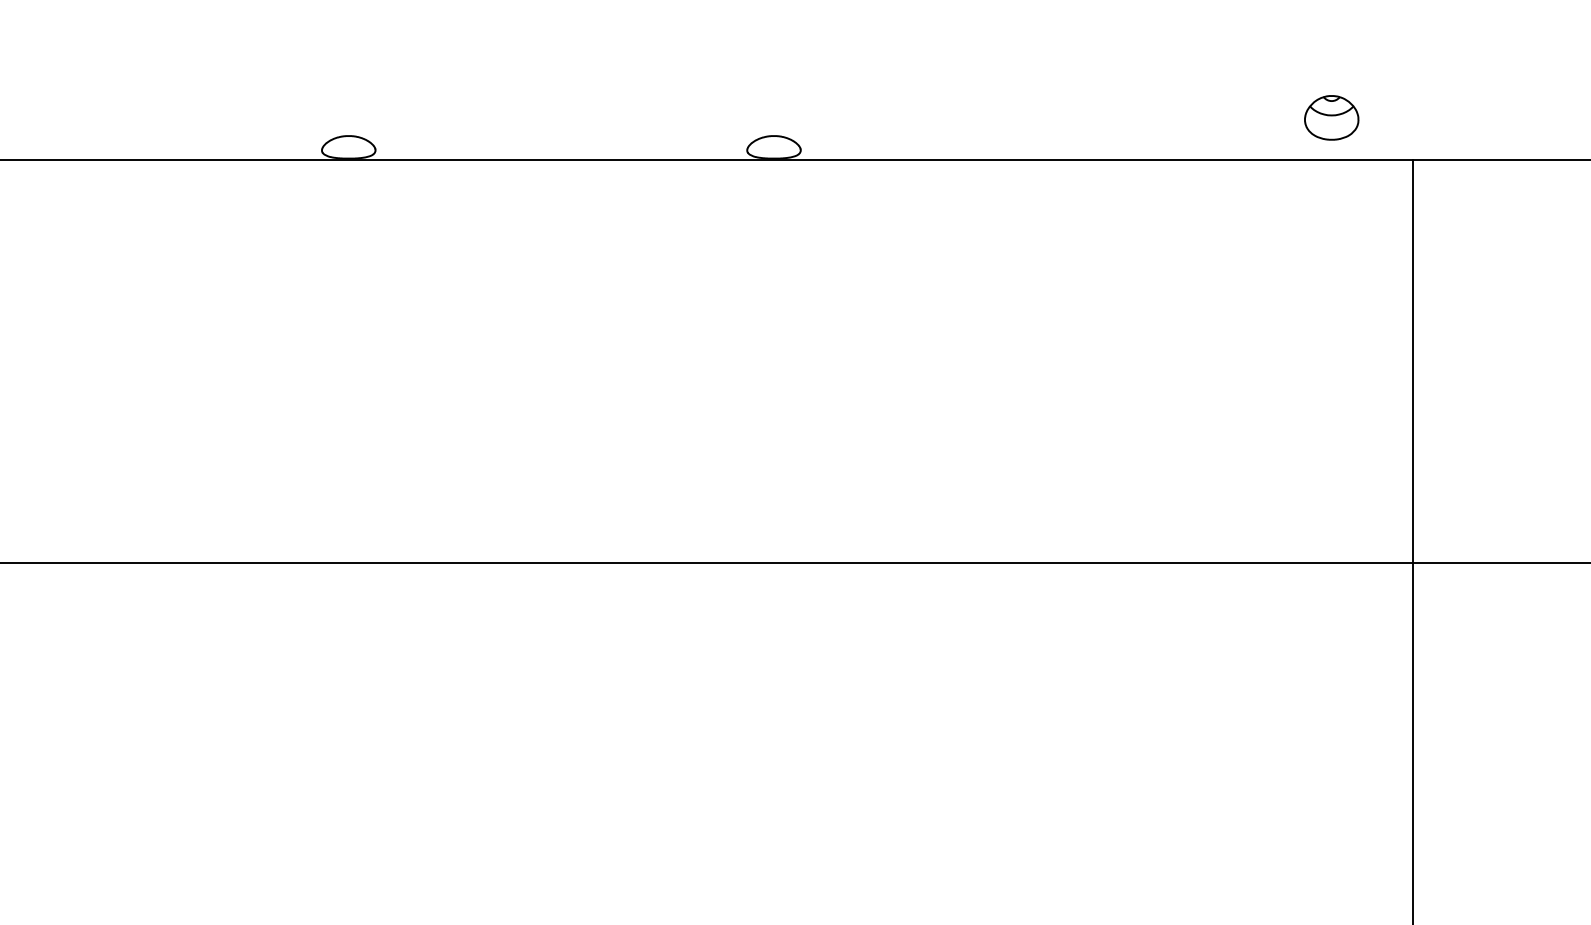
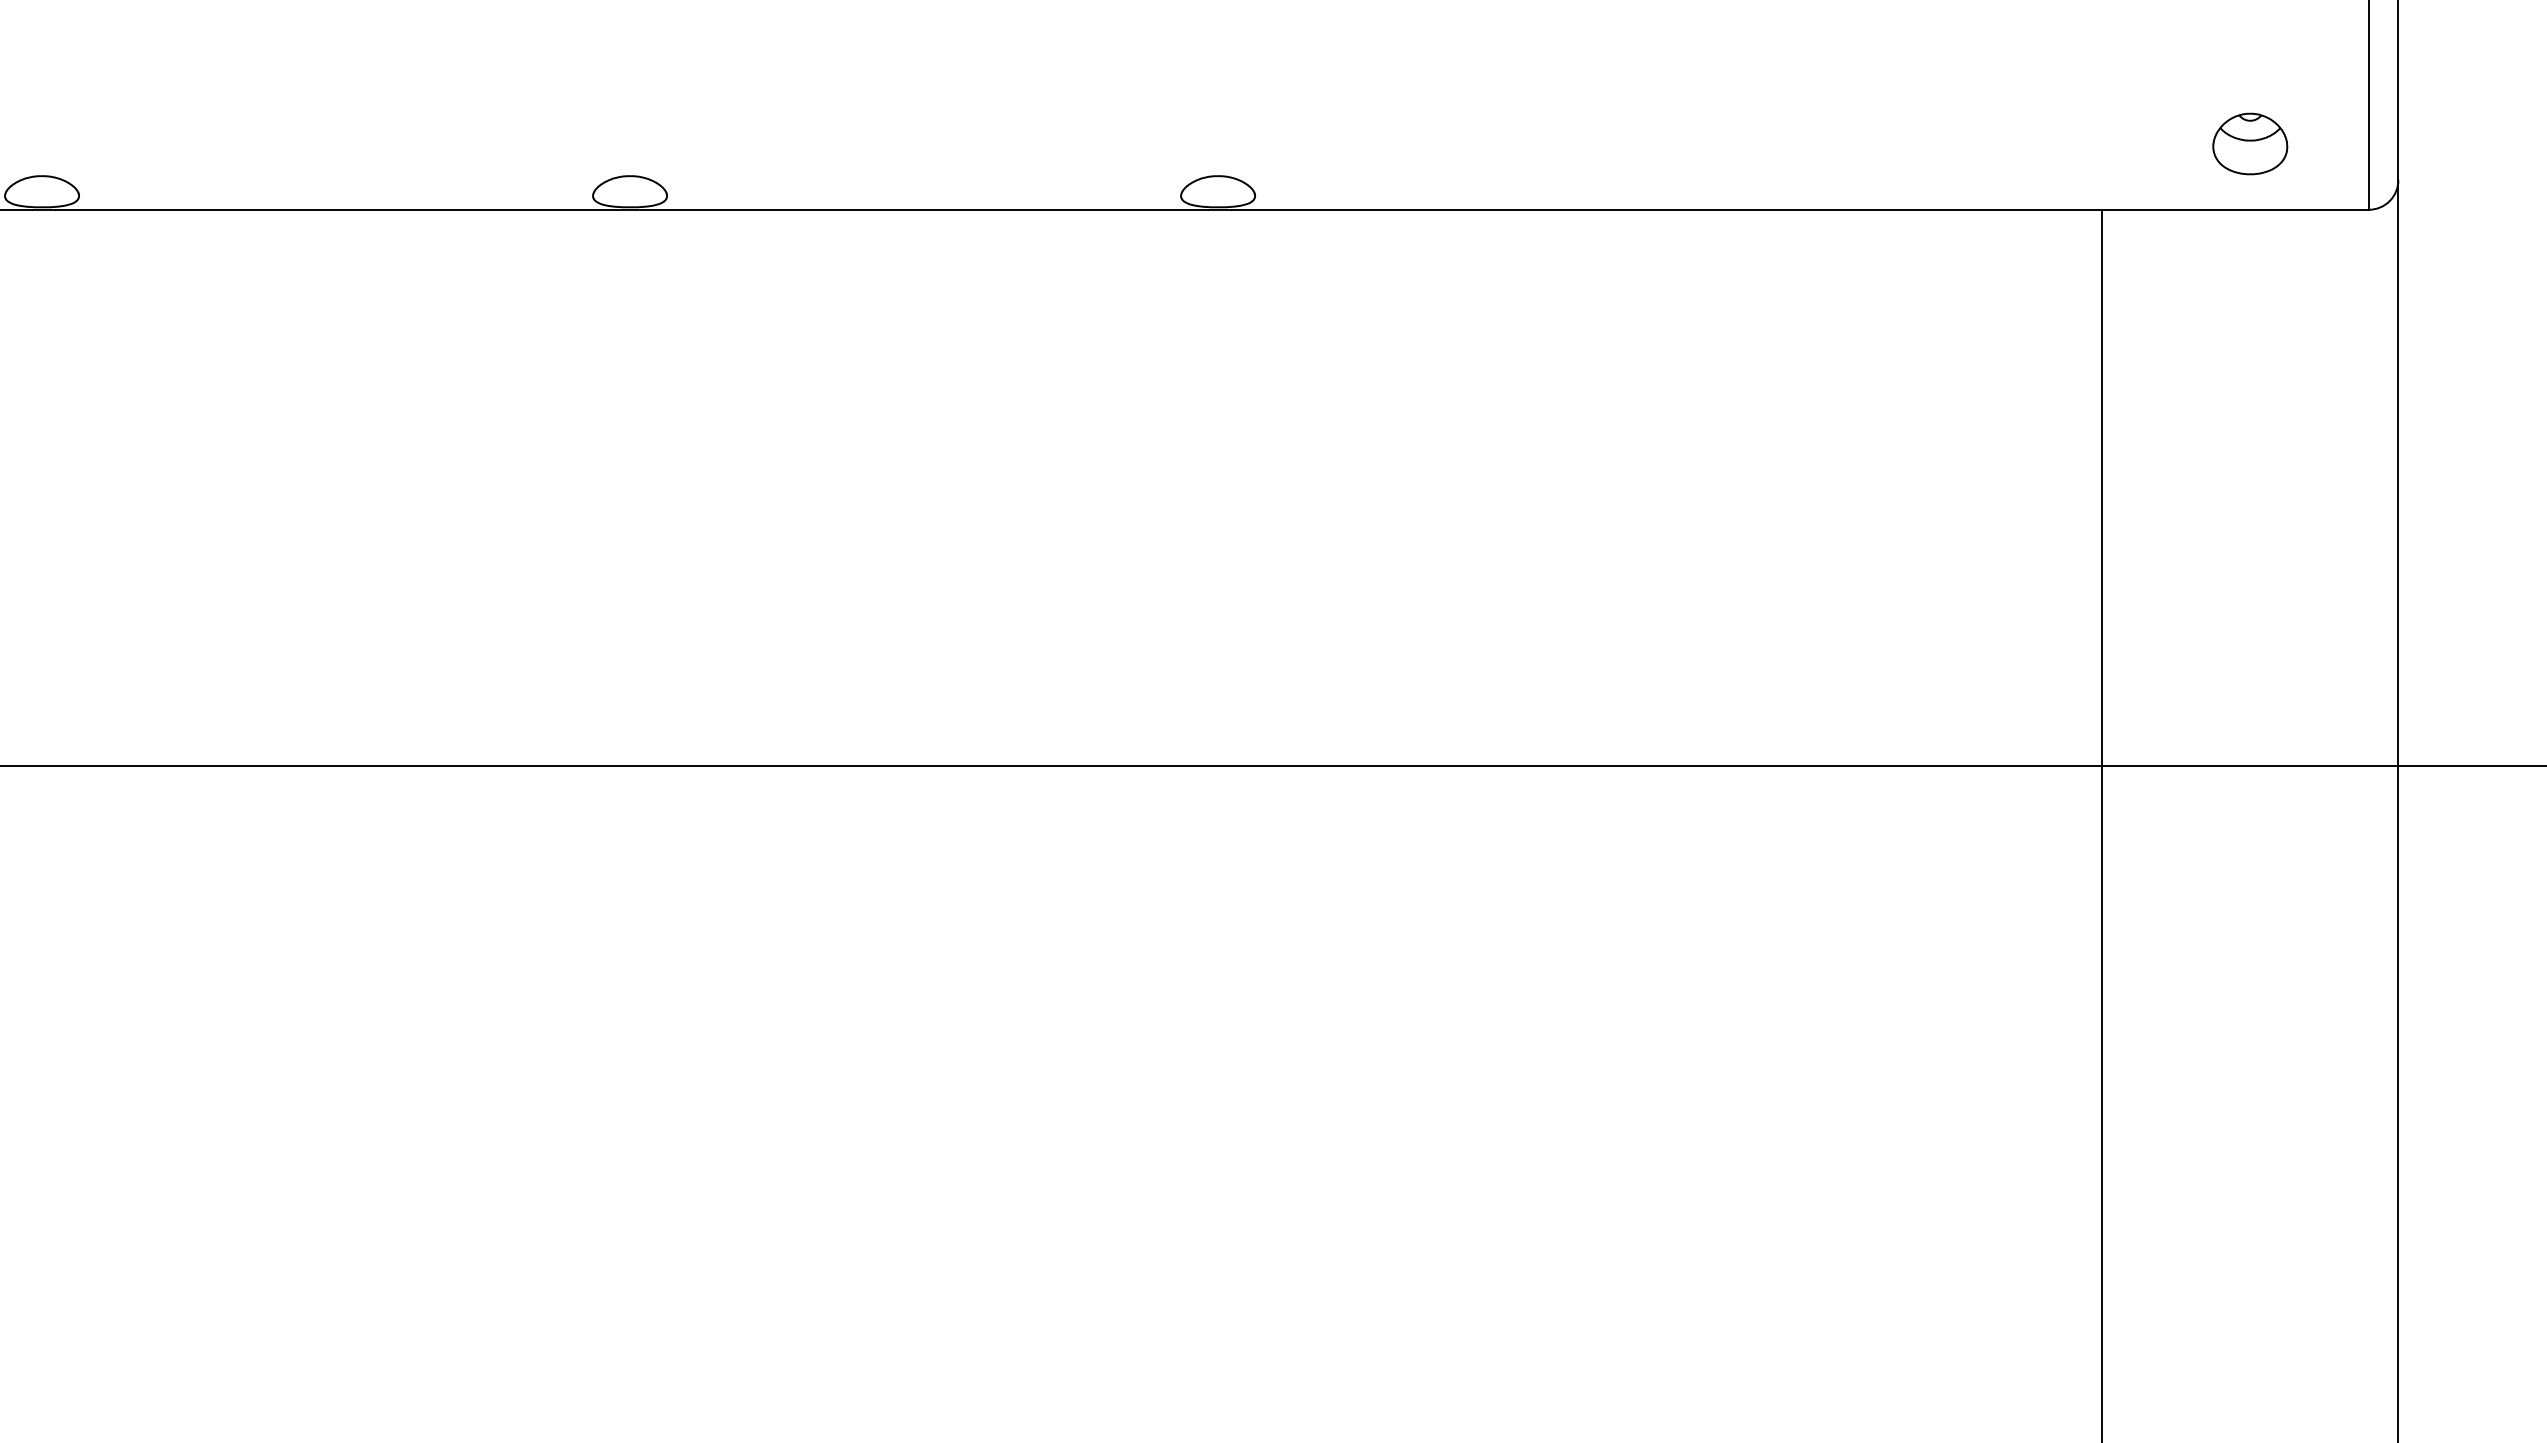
part: (1331, 117) -> (2250, 143), moved

